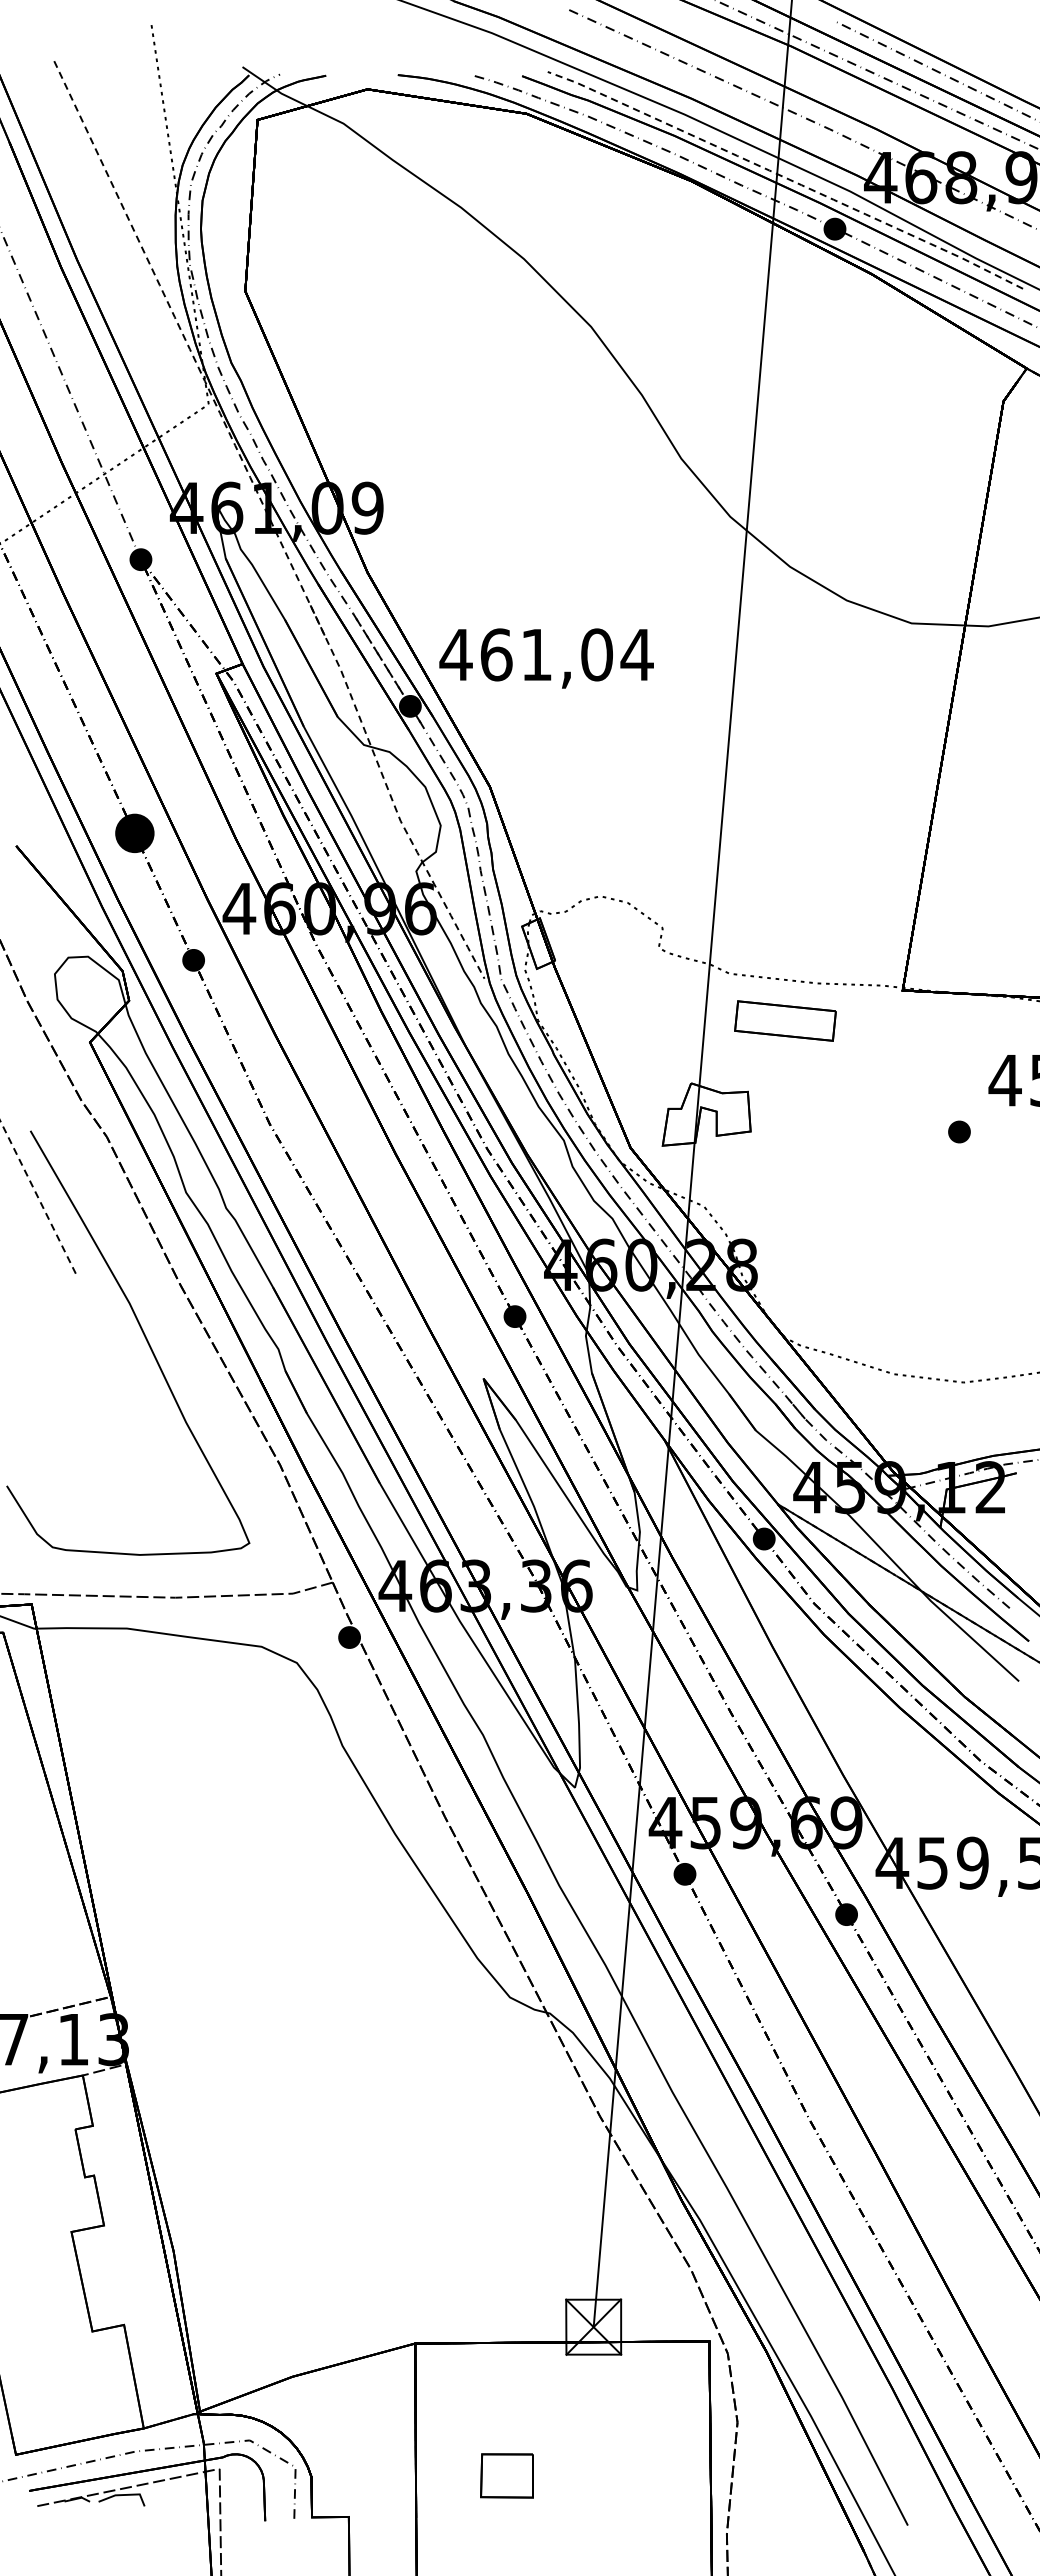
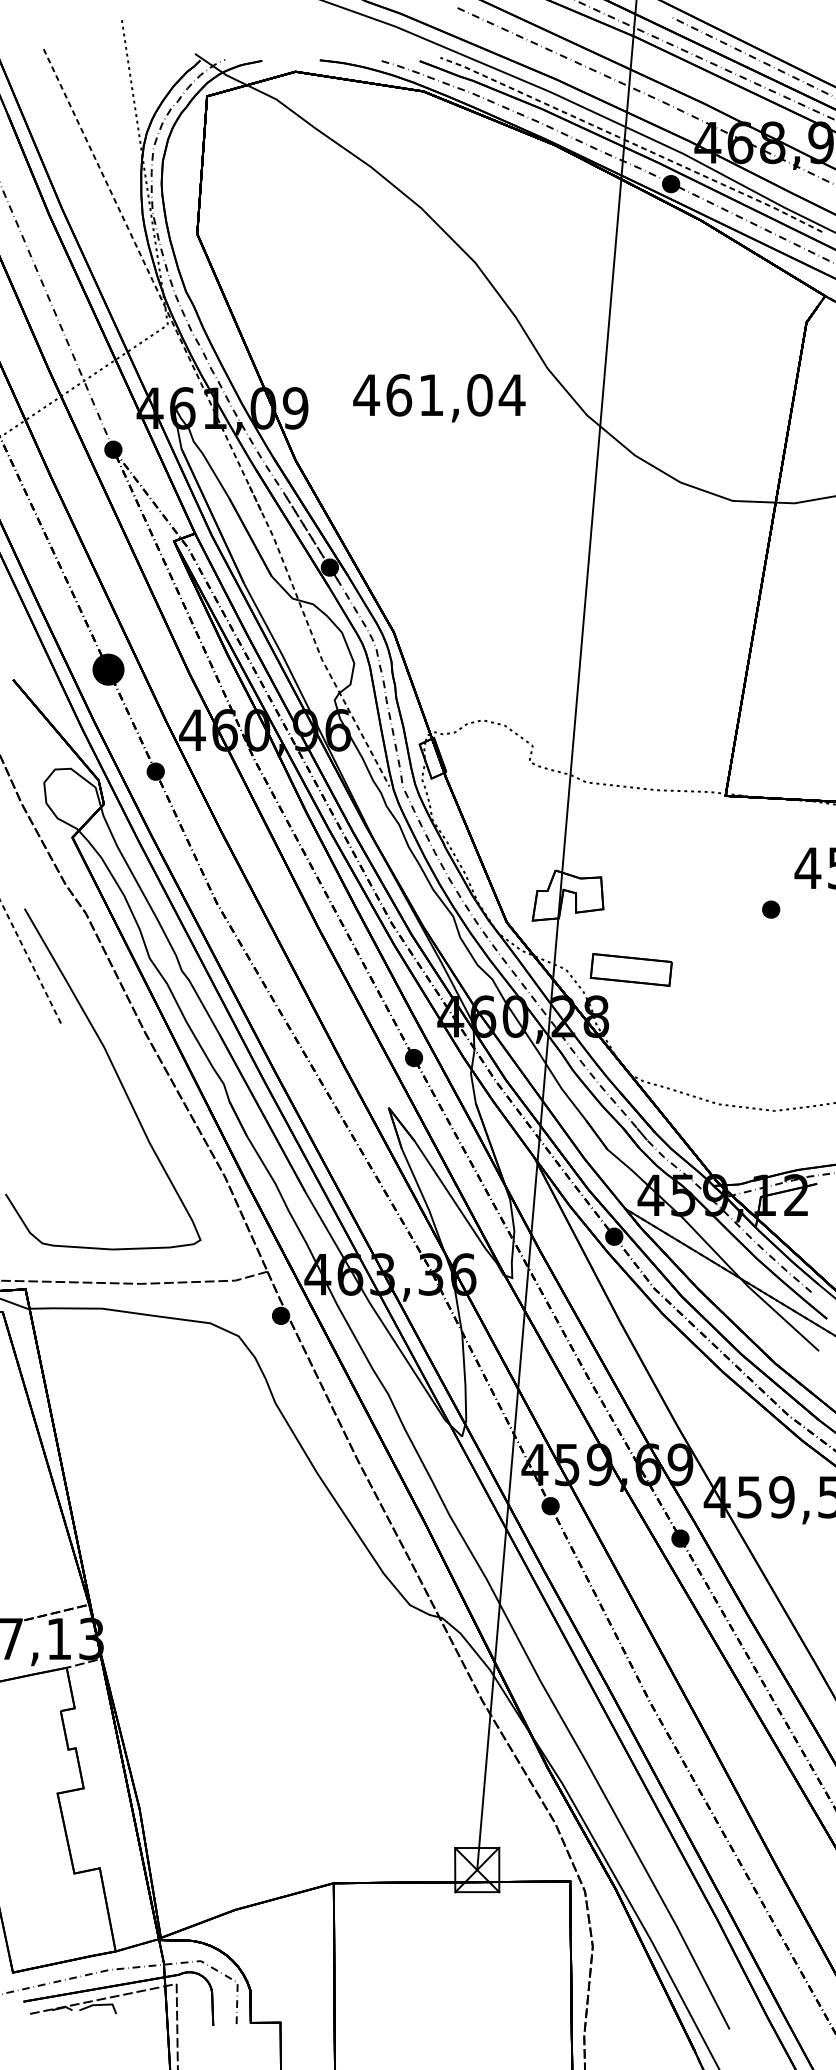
text: (546, 658) -> (439, 398), moved
part: (785, 1020) -> (631, 969), moved
part: (506, 2475) -> (407, 1989), removed

